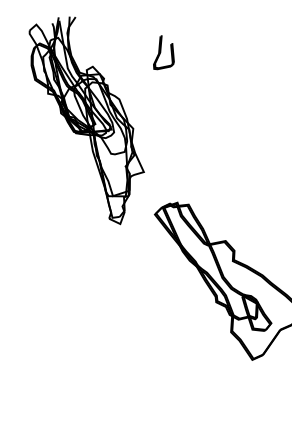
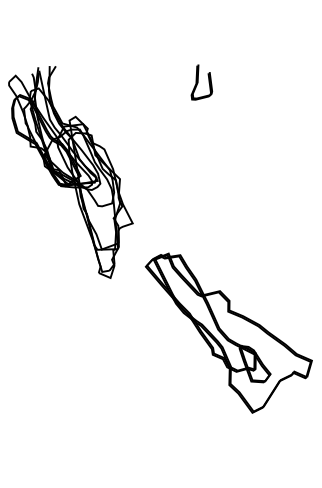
part: (163, 52) -> (201, 82), moved

